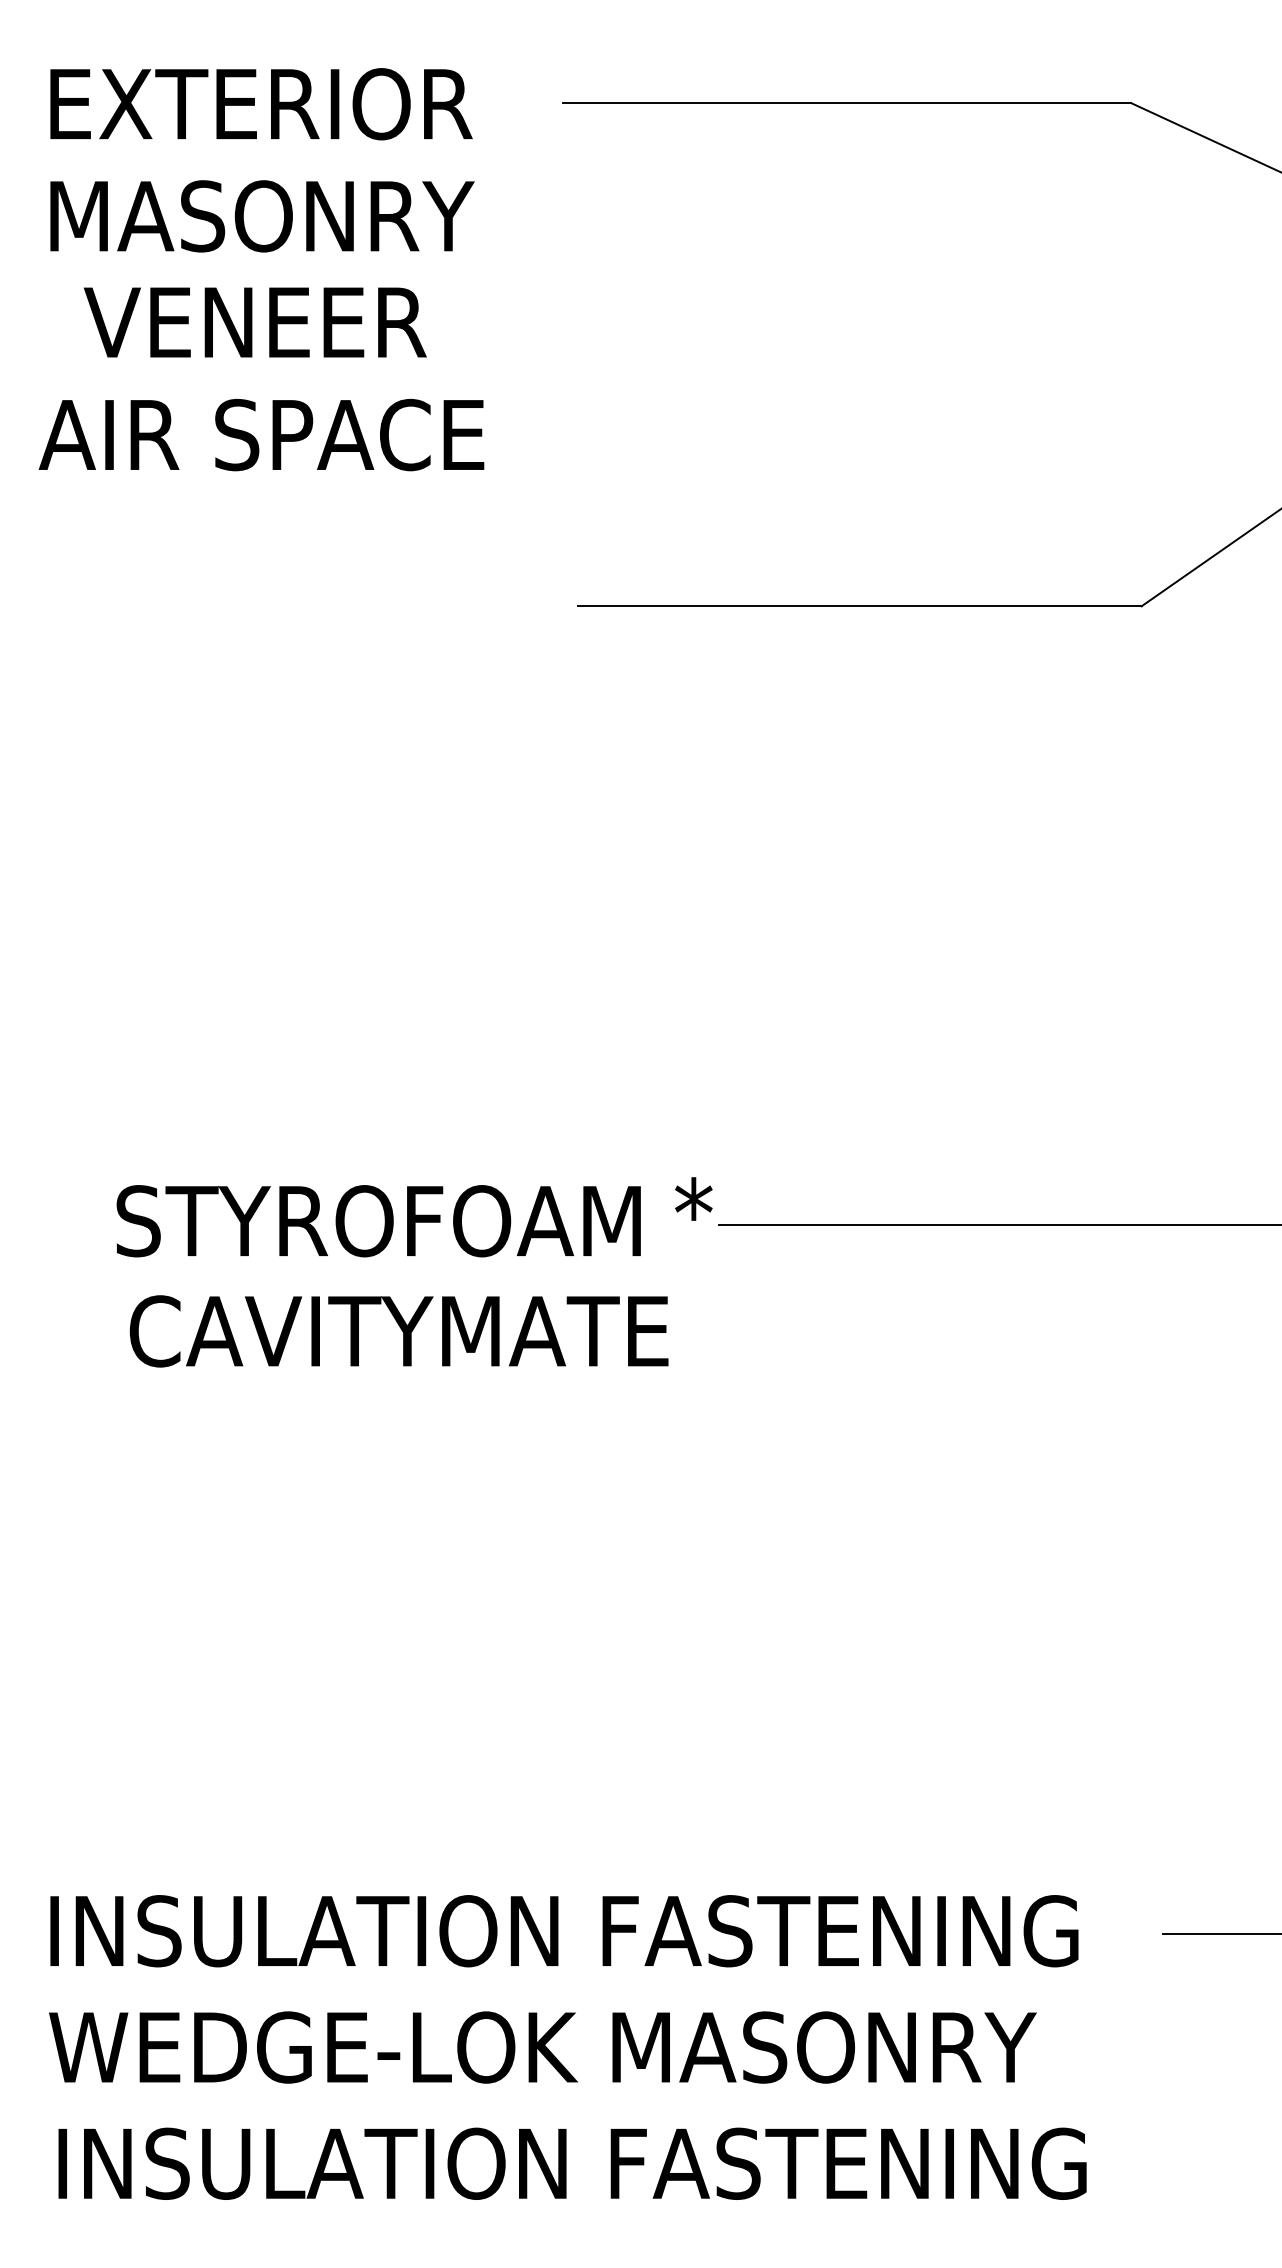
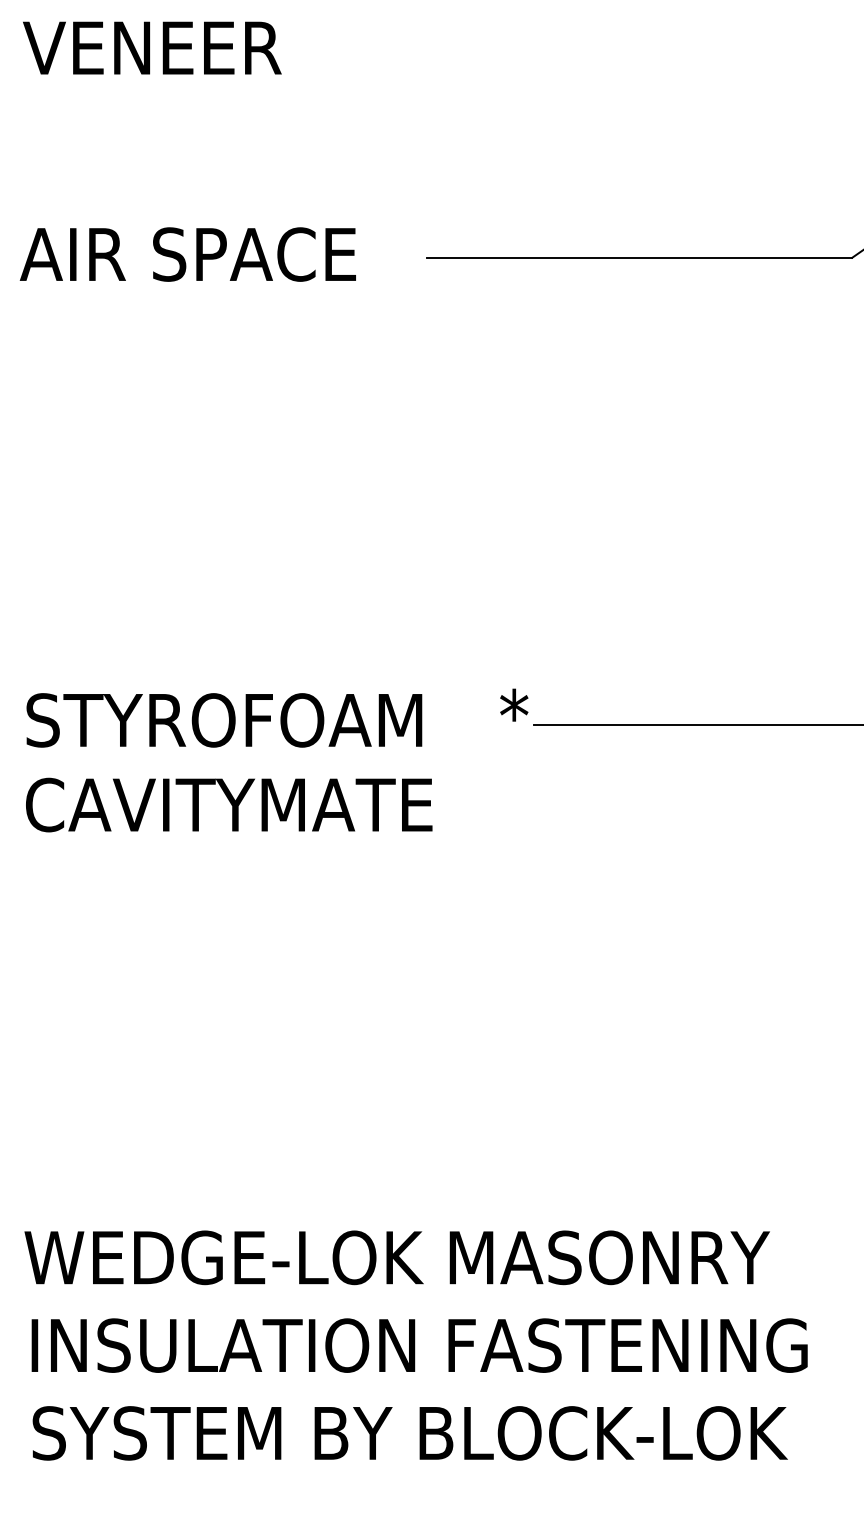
text: (255, 322) -> (152, 48), moved
text: (261, 434) -> (187, 254), moved
text: (378, 1221) -> (224, 720), moved
text: (398, 1331) -> (228, 805), moved
text: (561, 1931) -> (414, 1258), INSULATION FASTENING -> WEDGE-LOK MASONRY
text: (565, 2047) -> (417, 1345), WEDGE-LOK MASONRY -> INSULATION FASTENING
text: (570, 2163) -> (421, 1433), INSULATION FASTENING -> SYSTEM BY BLOCK-LOK

